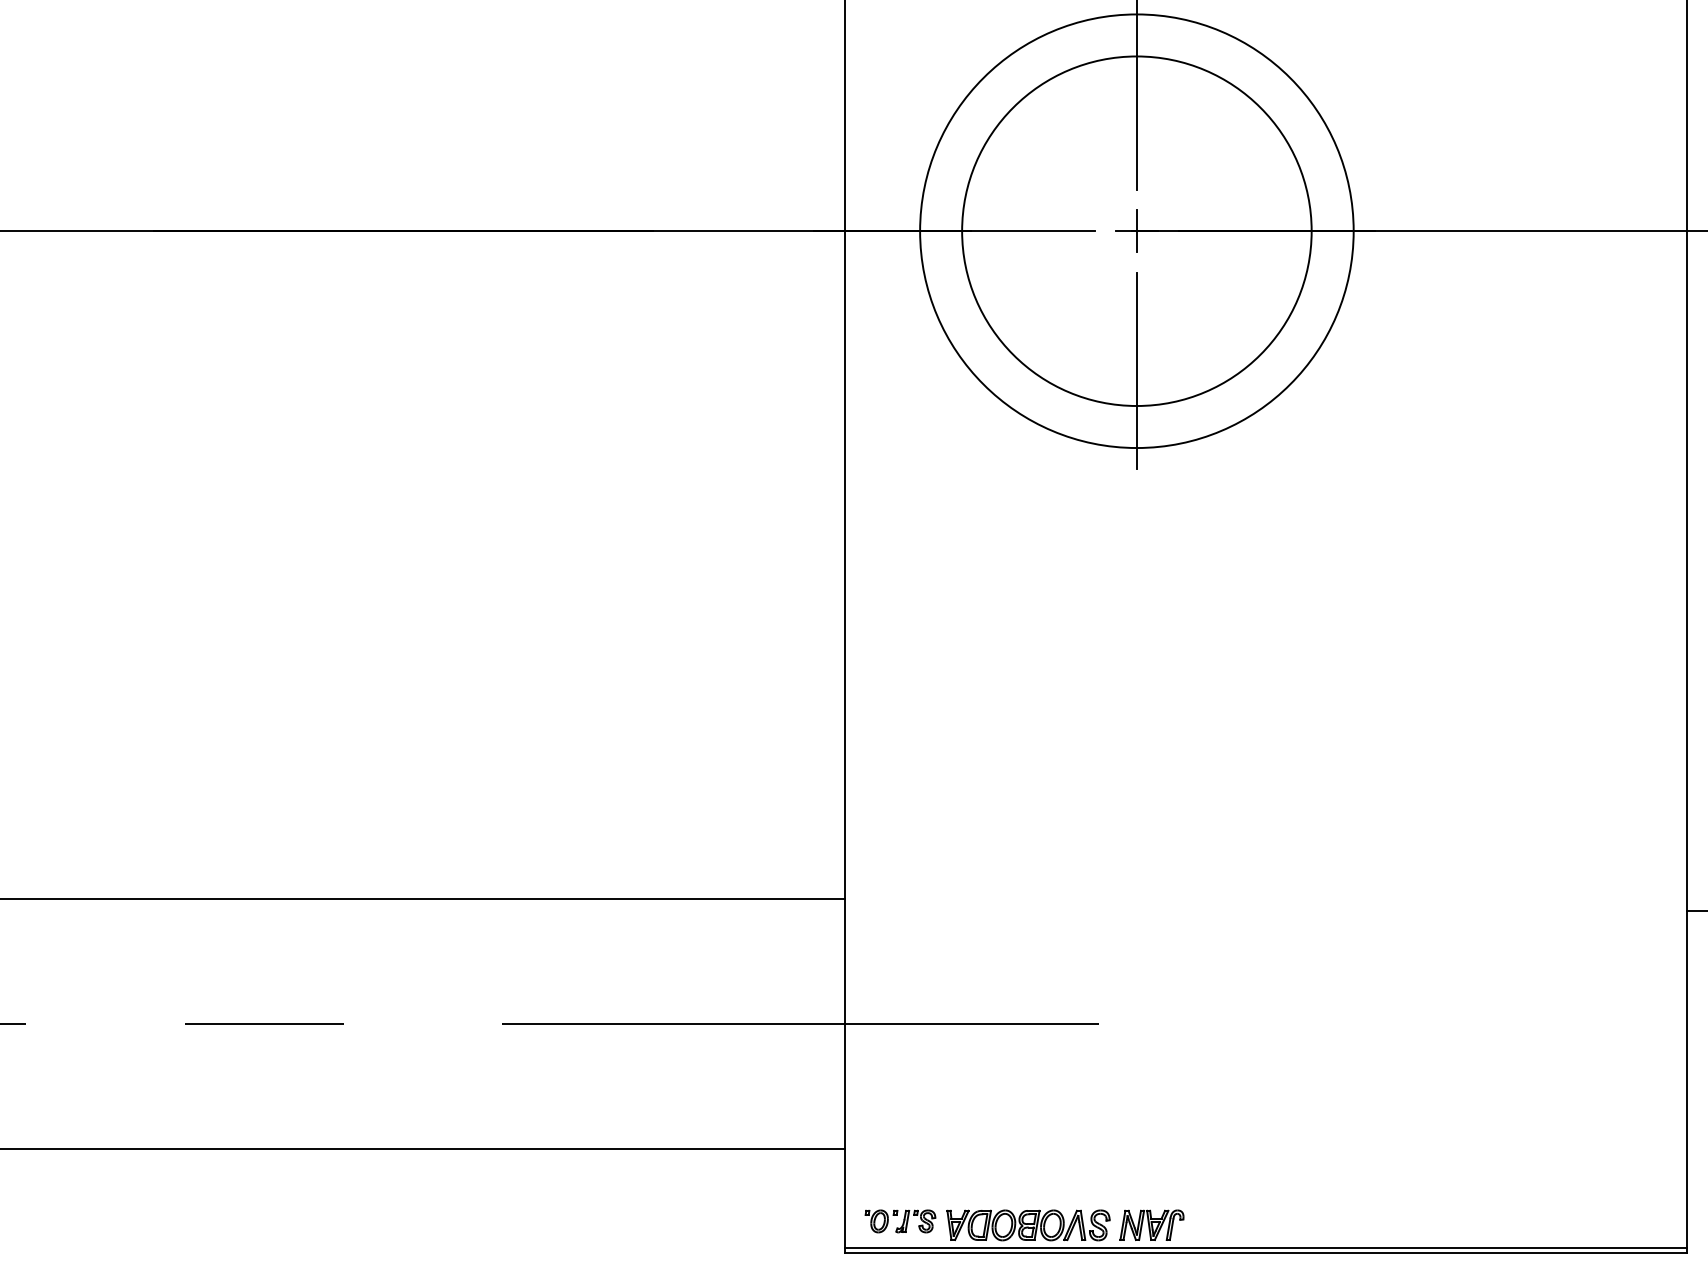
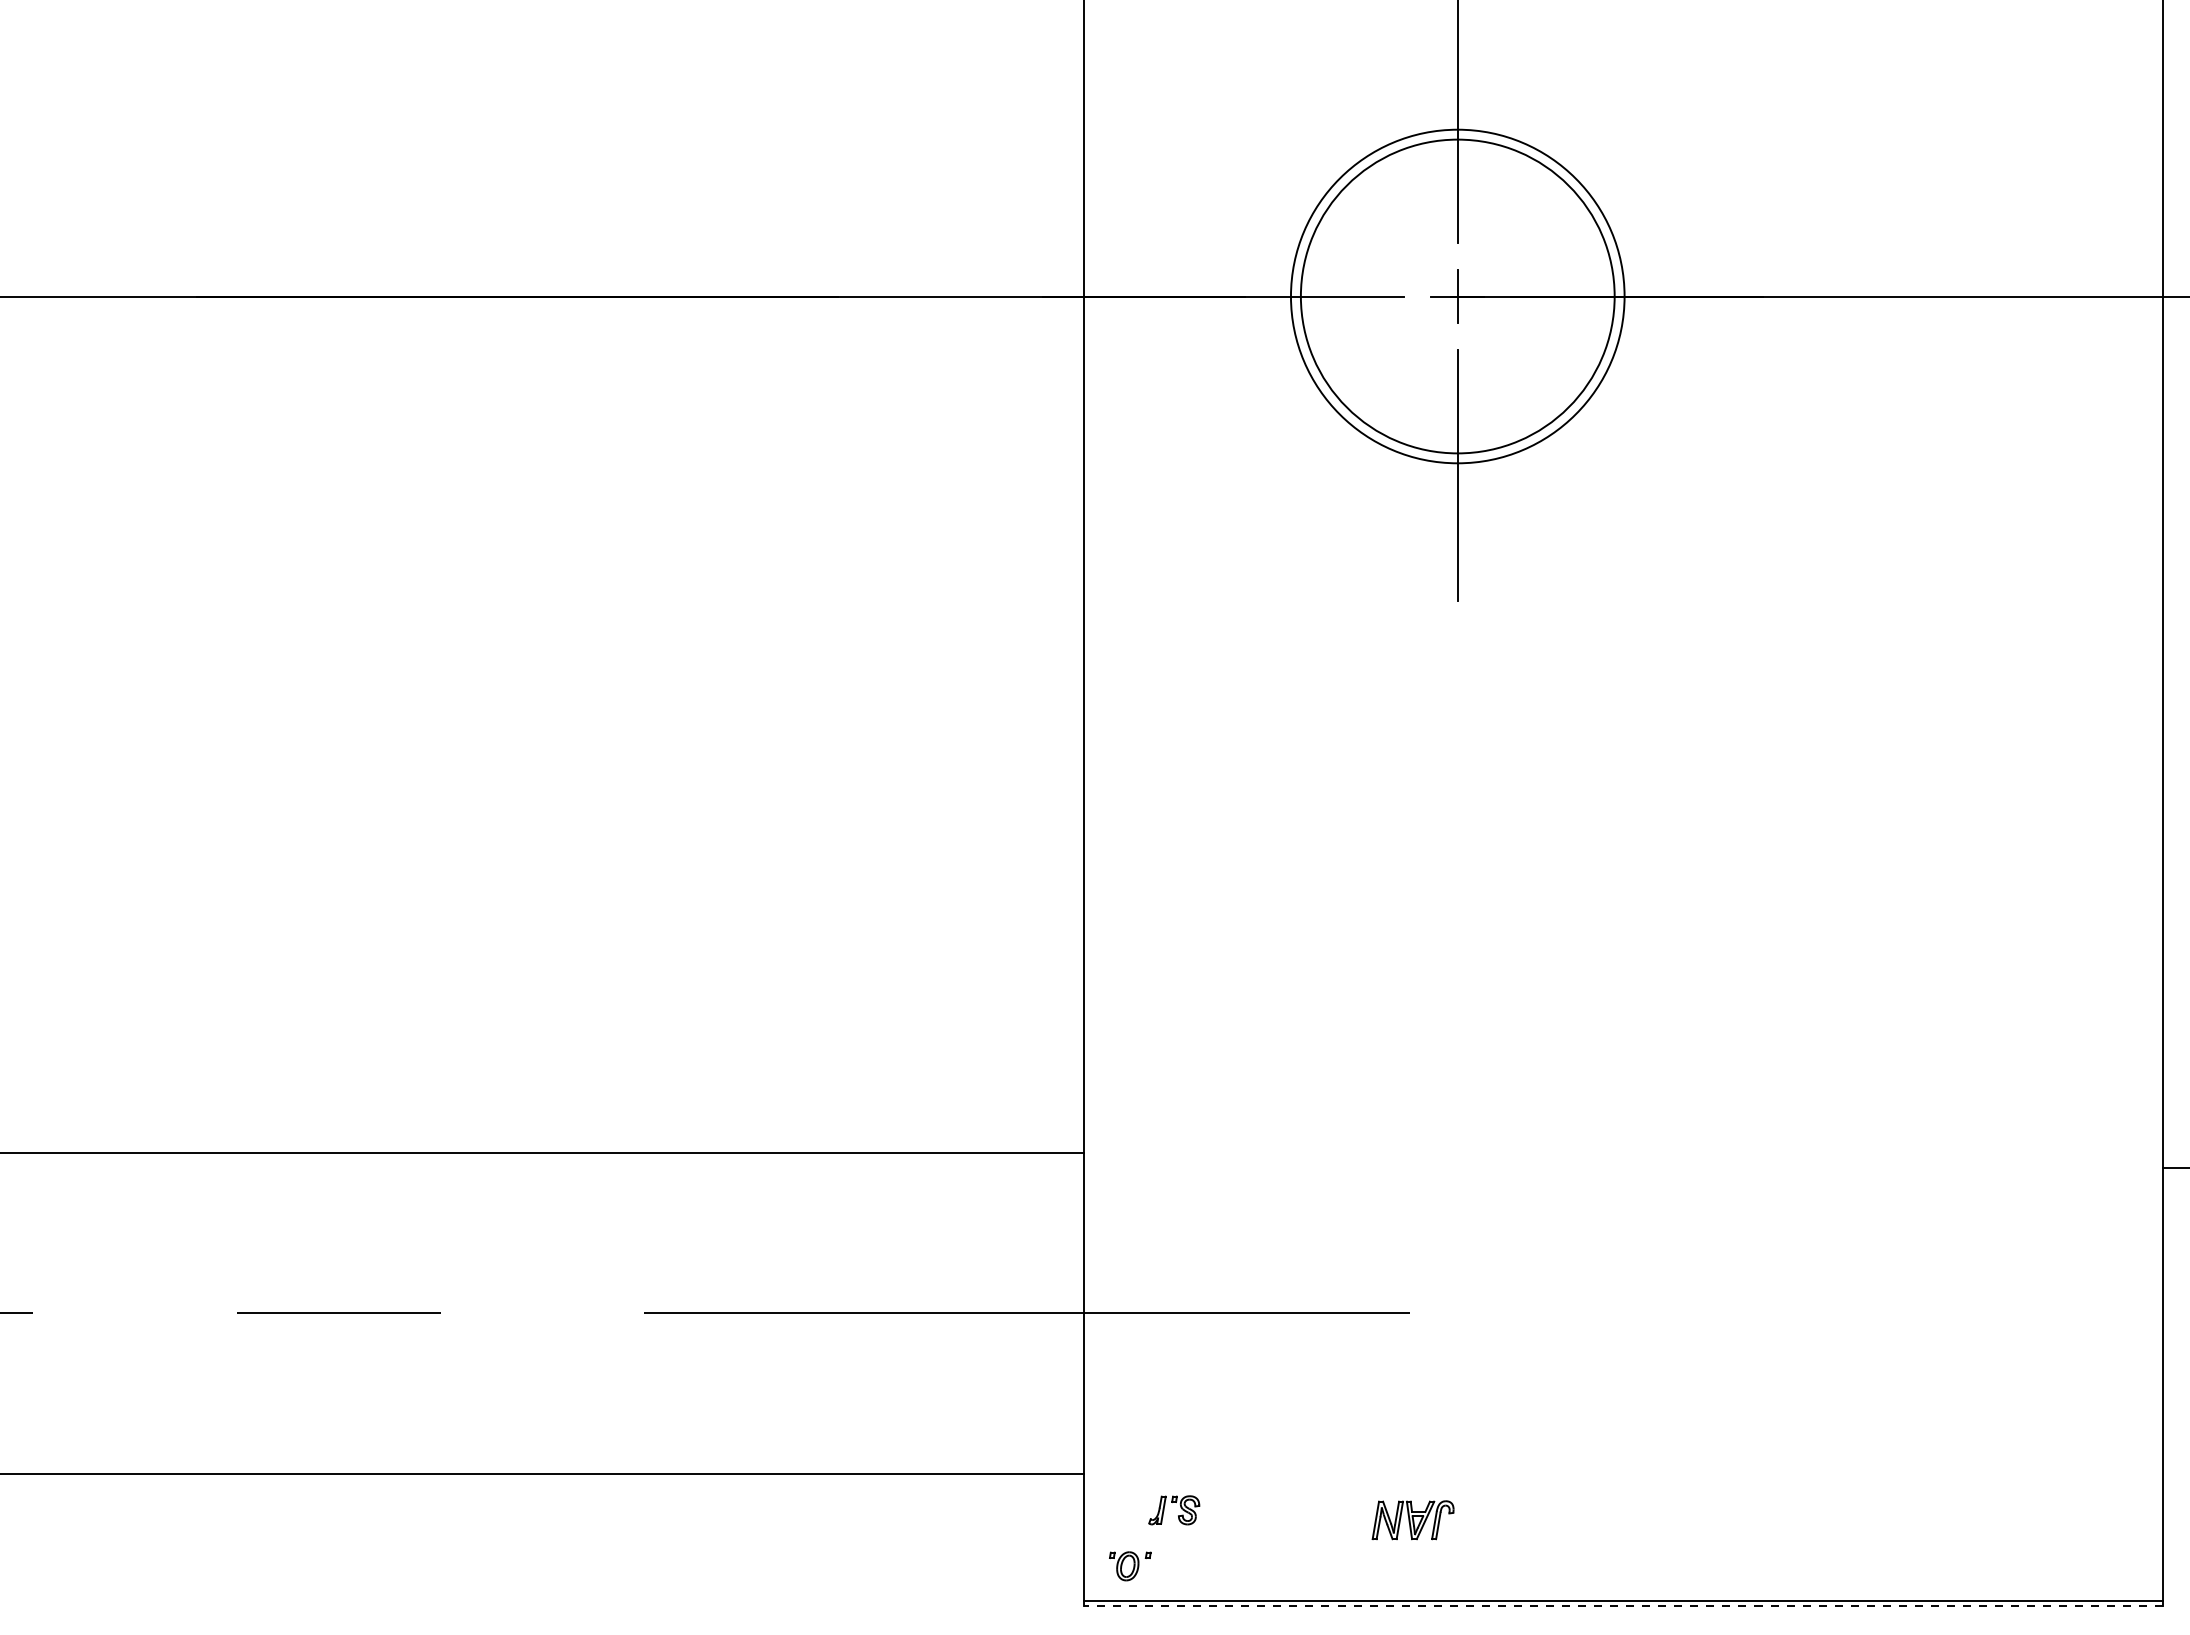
circle: (1136, 231) -> (1457, 296), size x0.6
circle: (1136, 231) -> (1457, 296), size x0.7
part: (919, 1225) -> (1178, 1515), moved
part: (1028, 1225) -> (1318, 1571), removed
part: (1151, 1225) -> (1412, 1520), moved
line: (1266, 1252) -> (1623, 1606), solid -> dashed

